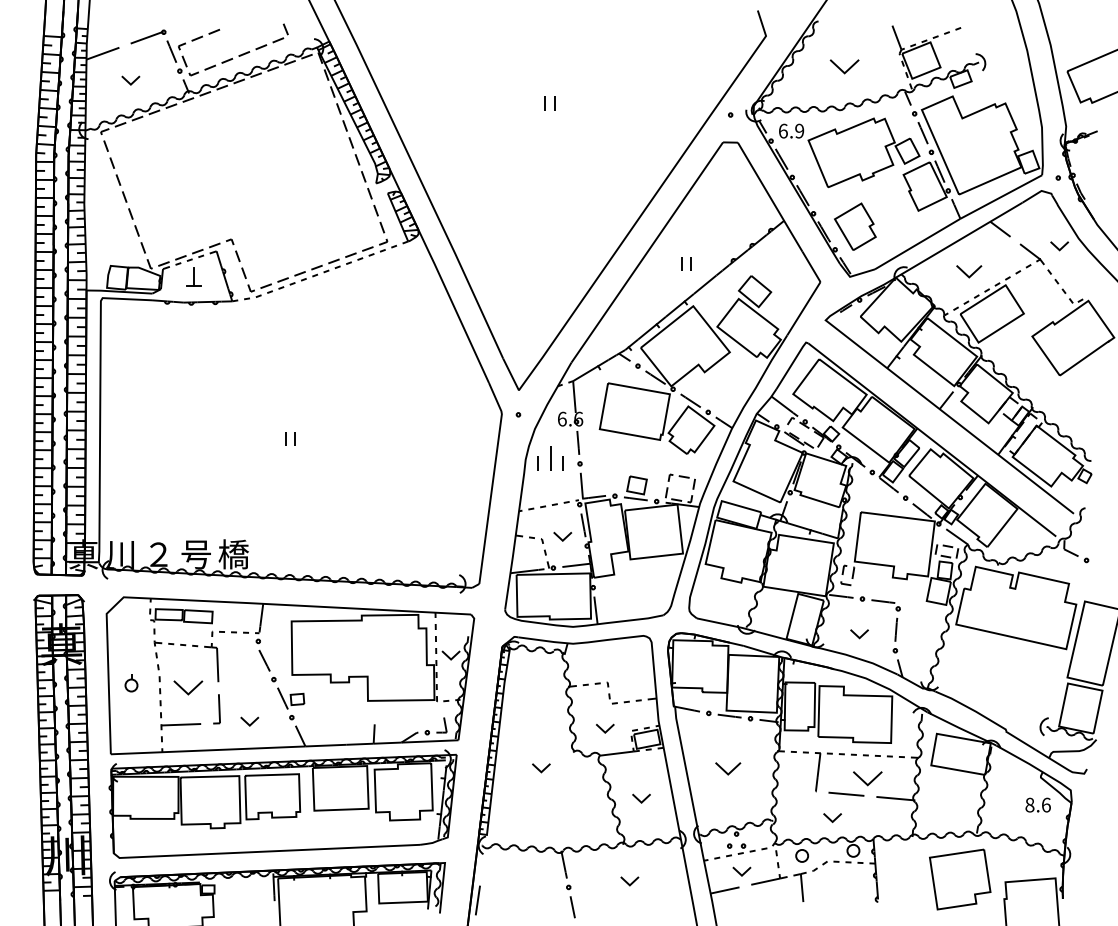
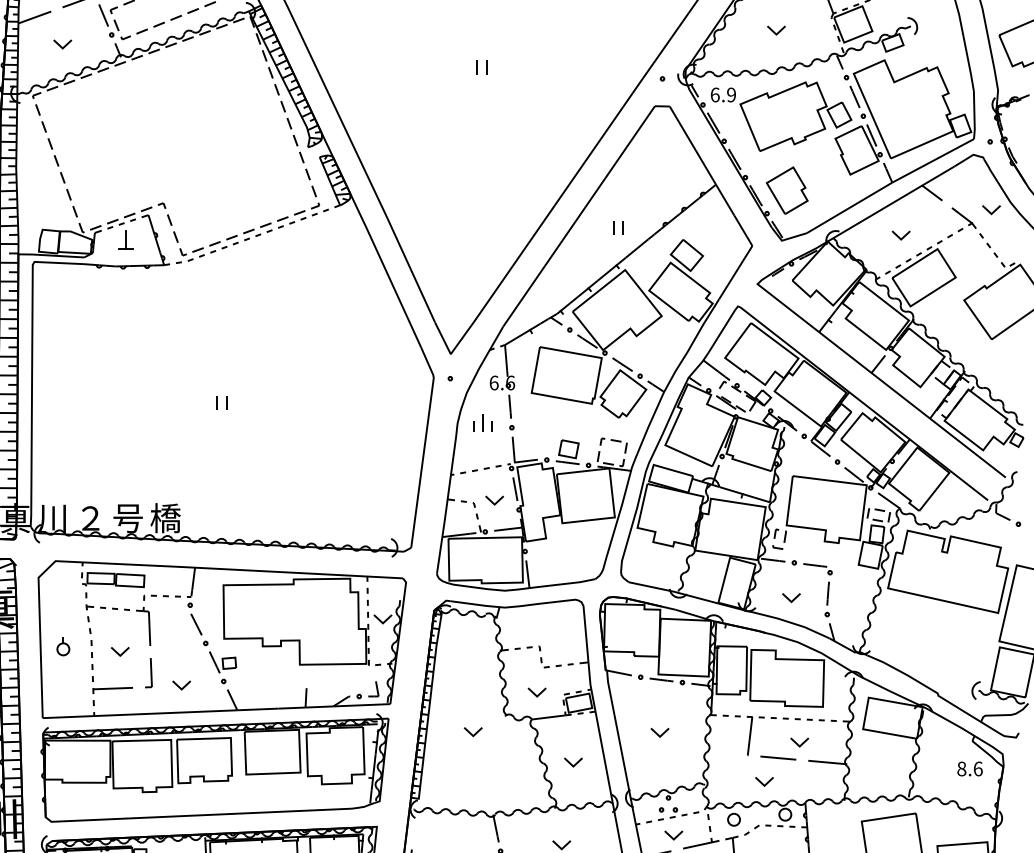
part: (844, 66) -> (776, 30), size x0.62
part: (969, 271) -> (901, 235), size x0.71
part: (550, 458) -> (482, 422), size x0.71
part: (188, 687) -> (120, 651), size x0.62
part: (727, 768) -> (659, 732), size x0.71
part: (867, 778) -> (799, 742), size x0.62

